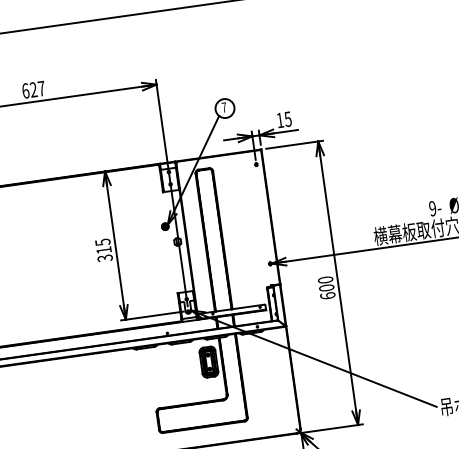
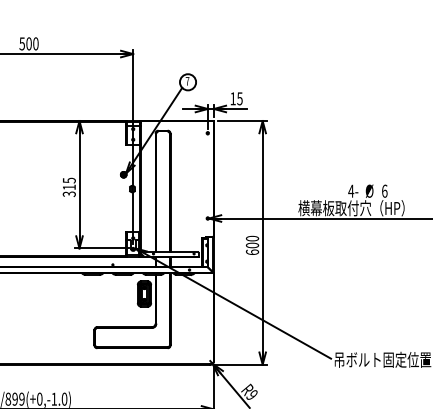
text: (32, 89) -> (28, 43), 627 -> 500
text: (432, 207) -> (351, 190), 9- -> 4-

